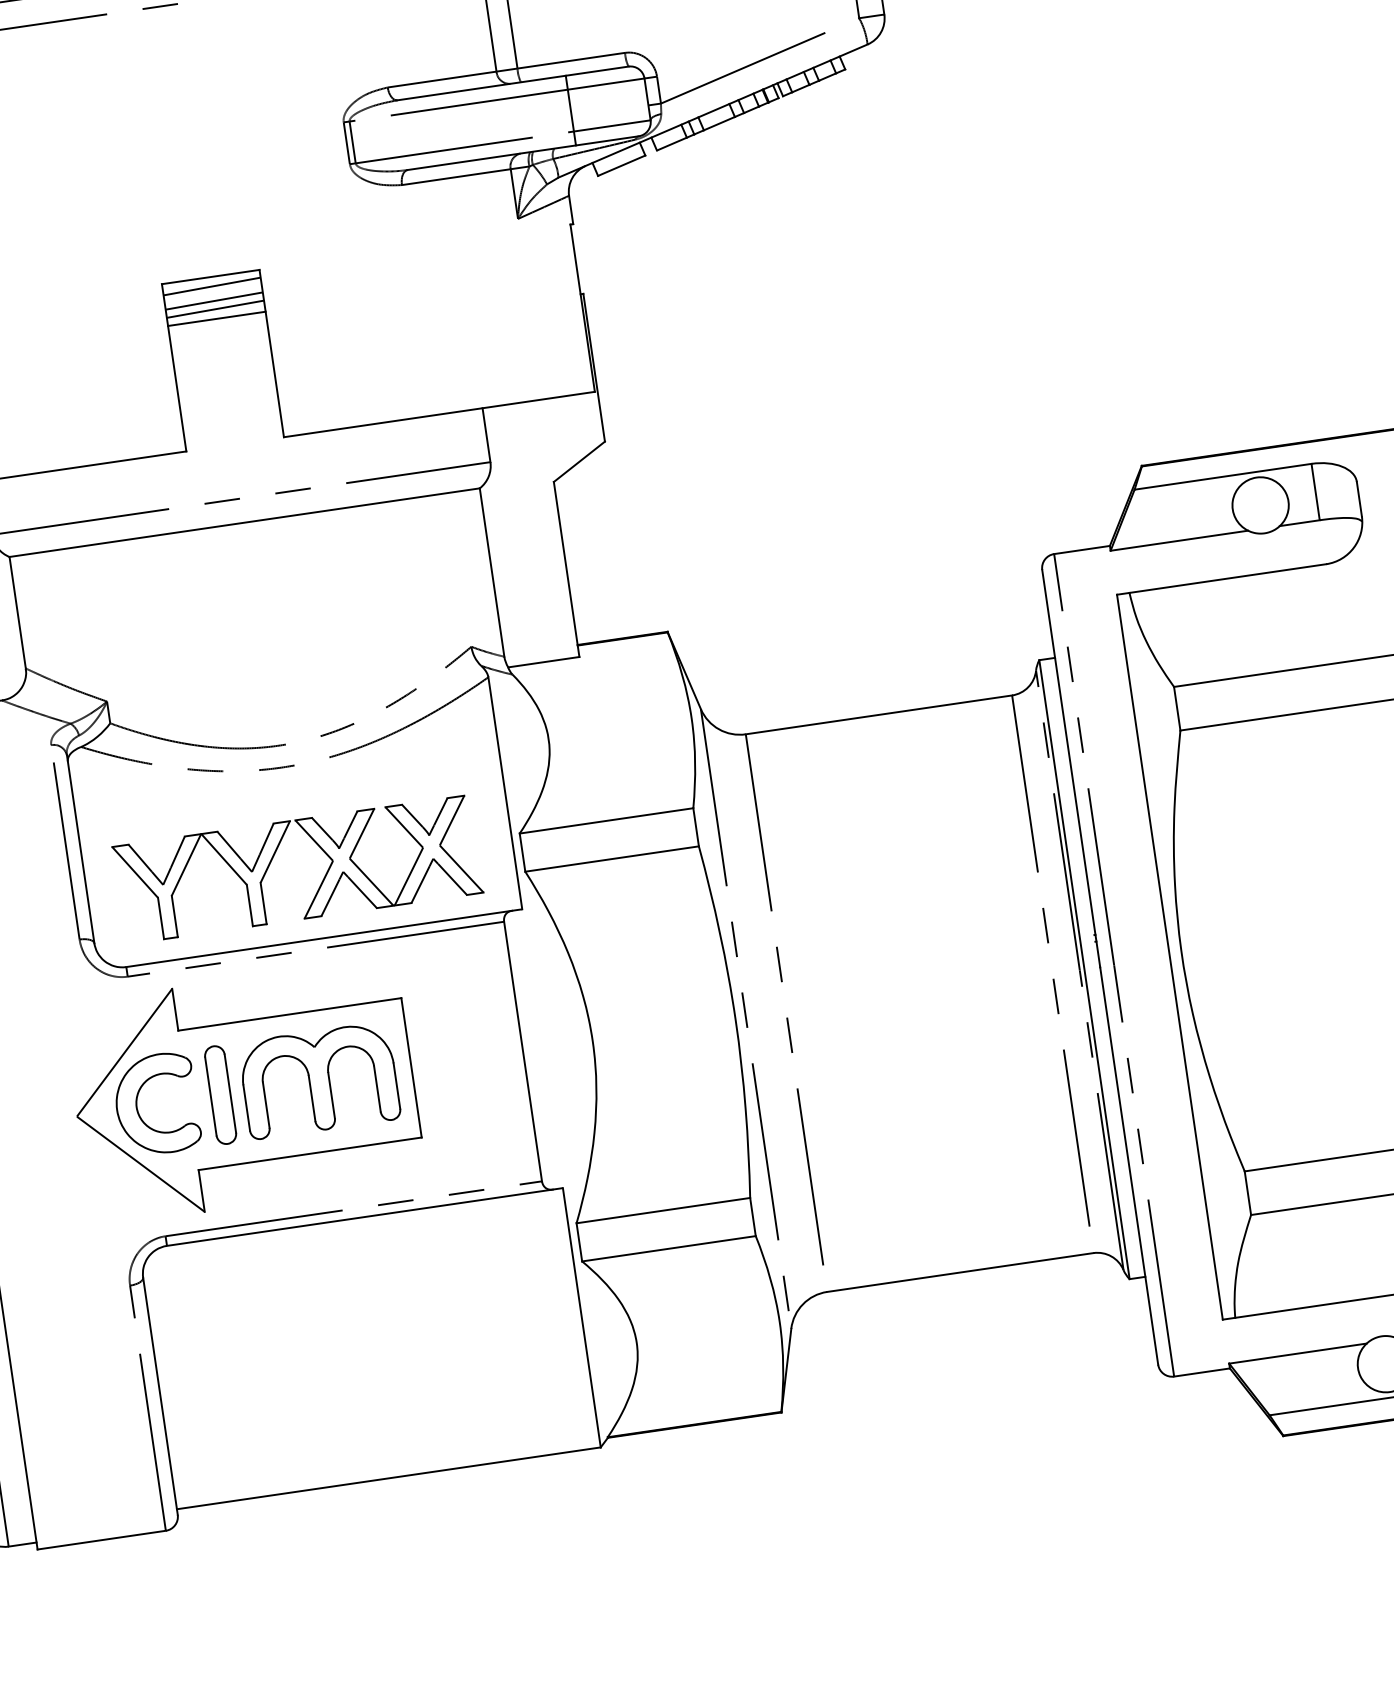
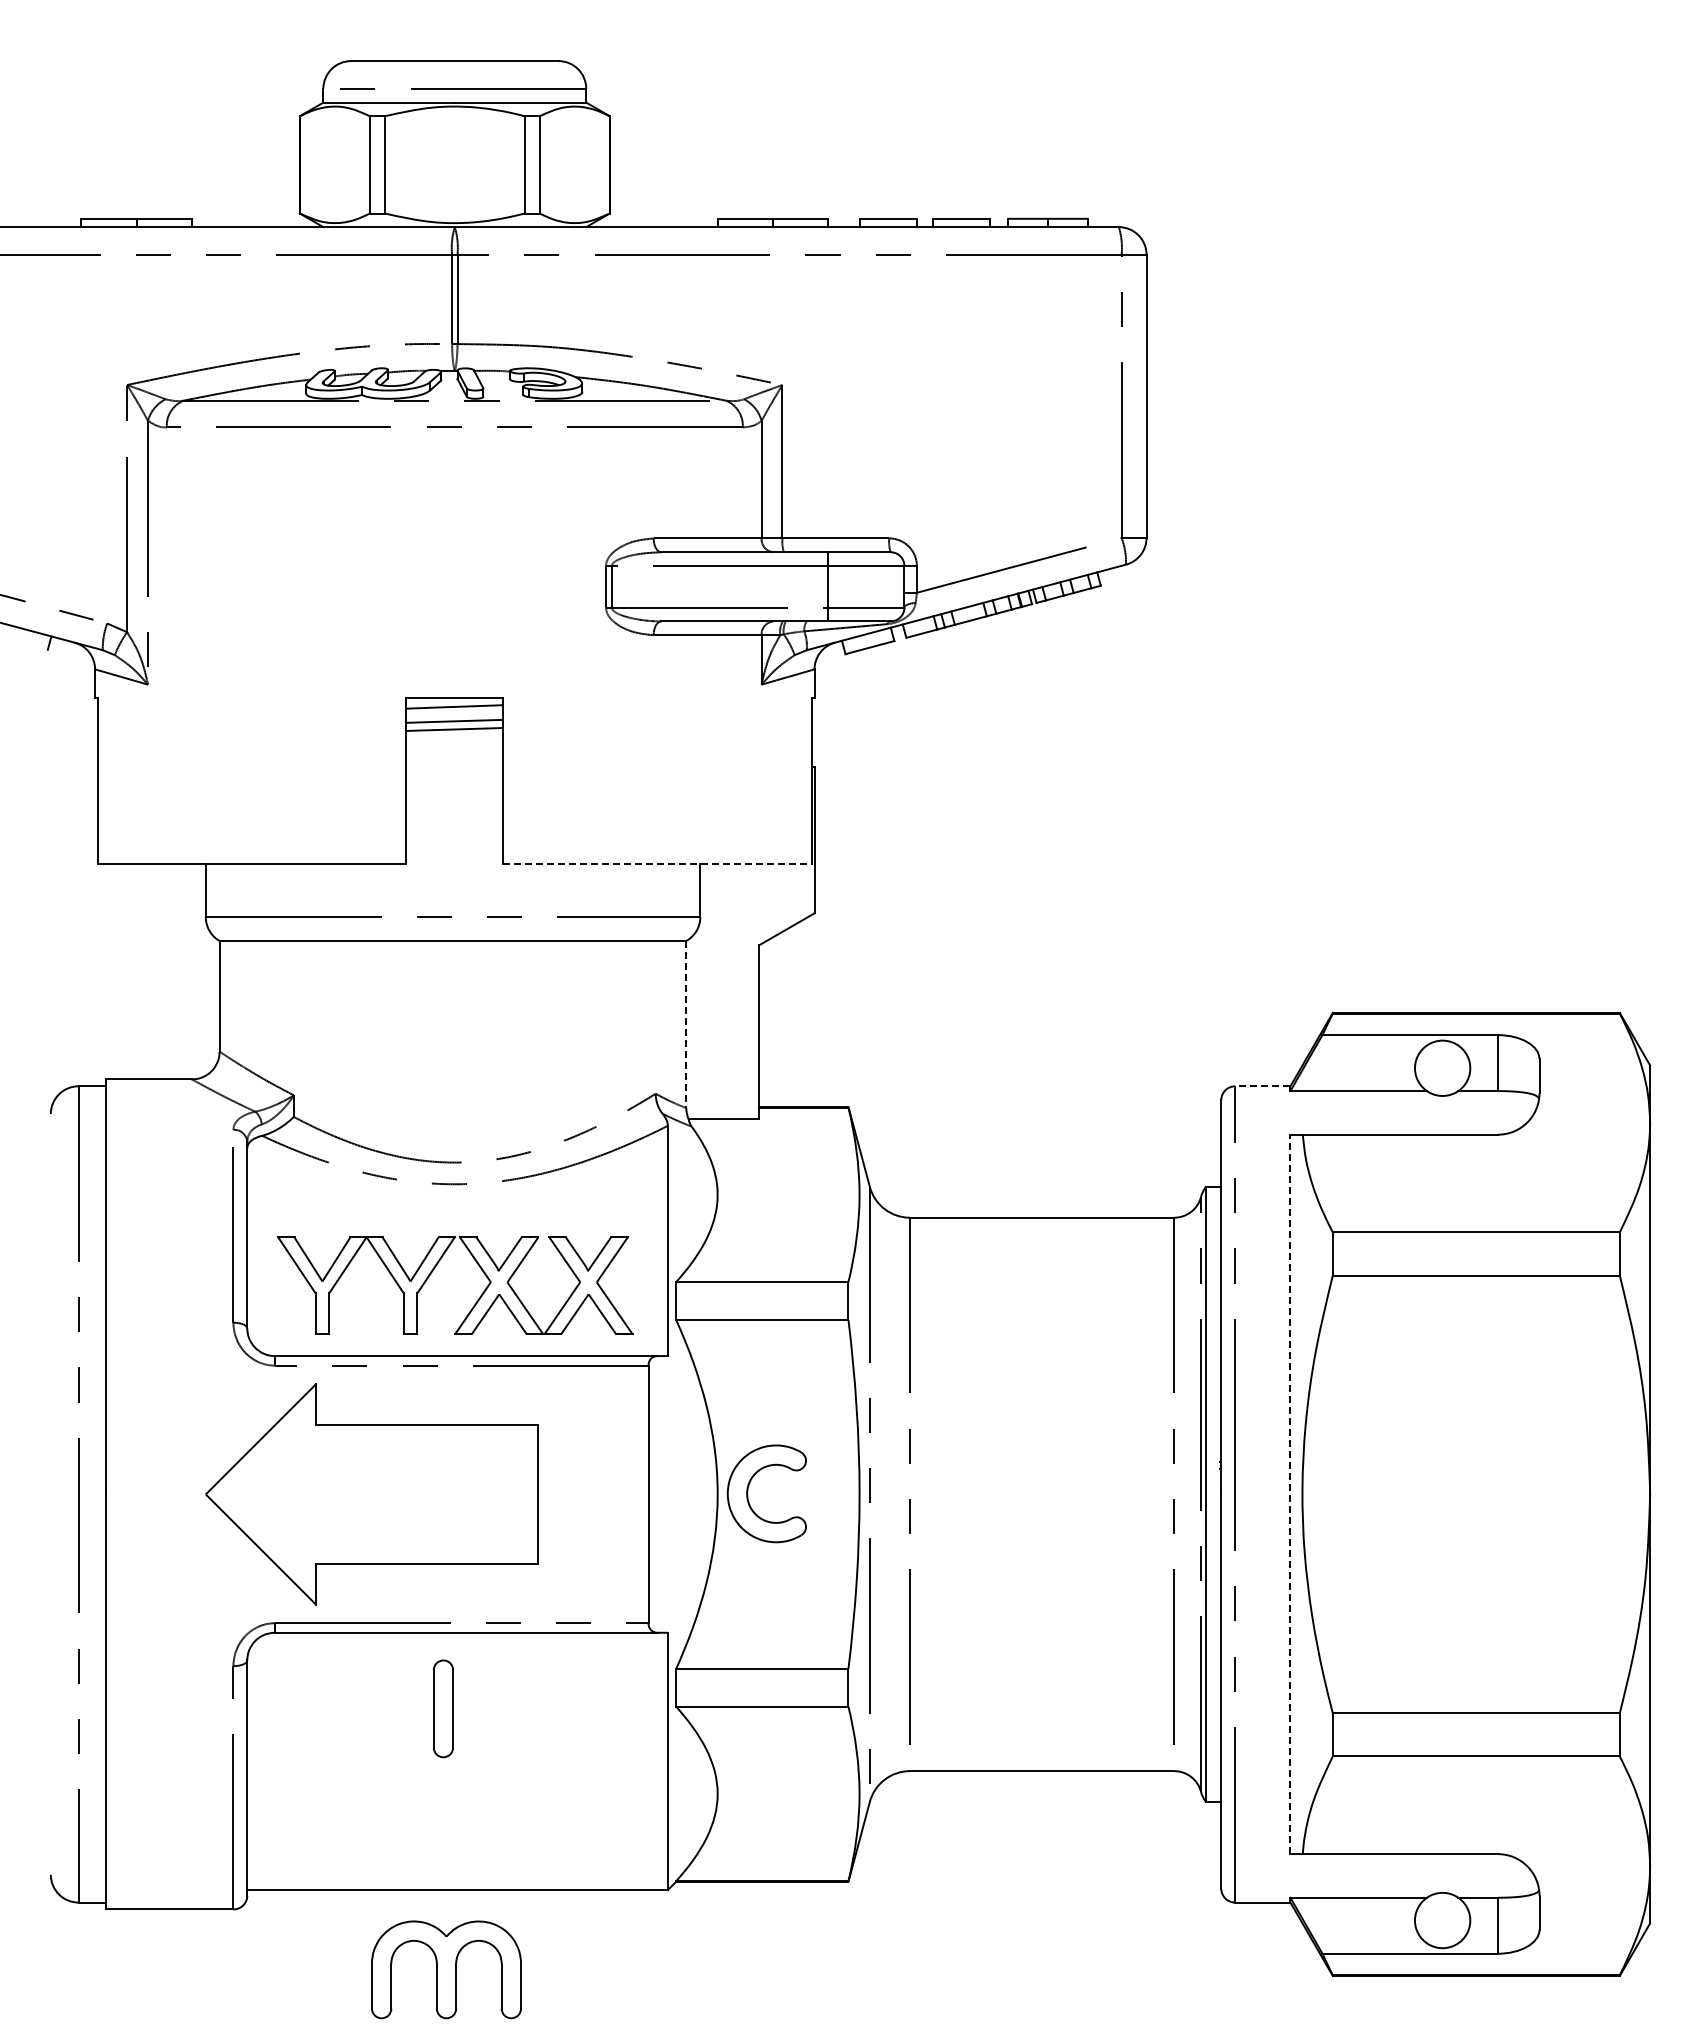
line: (216, 319) -> (454, 739), removed
line: (440, 414) -> (658, 863), solid -> dashed
line: (1081, 550) -> (1262, 1086), solid -> dashed
line: (492, 572) -> (686, 1024), solid -> dashed
line: (1169, 957) -> (1290, 1494), solid -> dashed
part: (319, 1080) -> (446, 1969), moved
part: (219, 1094) -> (442, 1708), moved
part: (137, 1105) -> (748, 1492), moved

